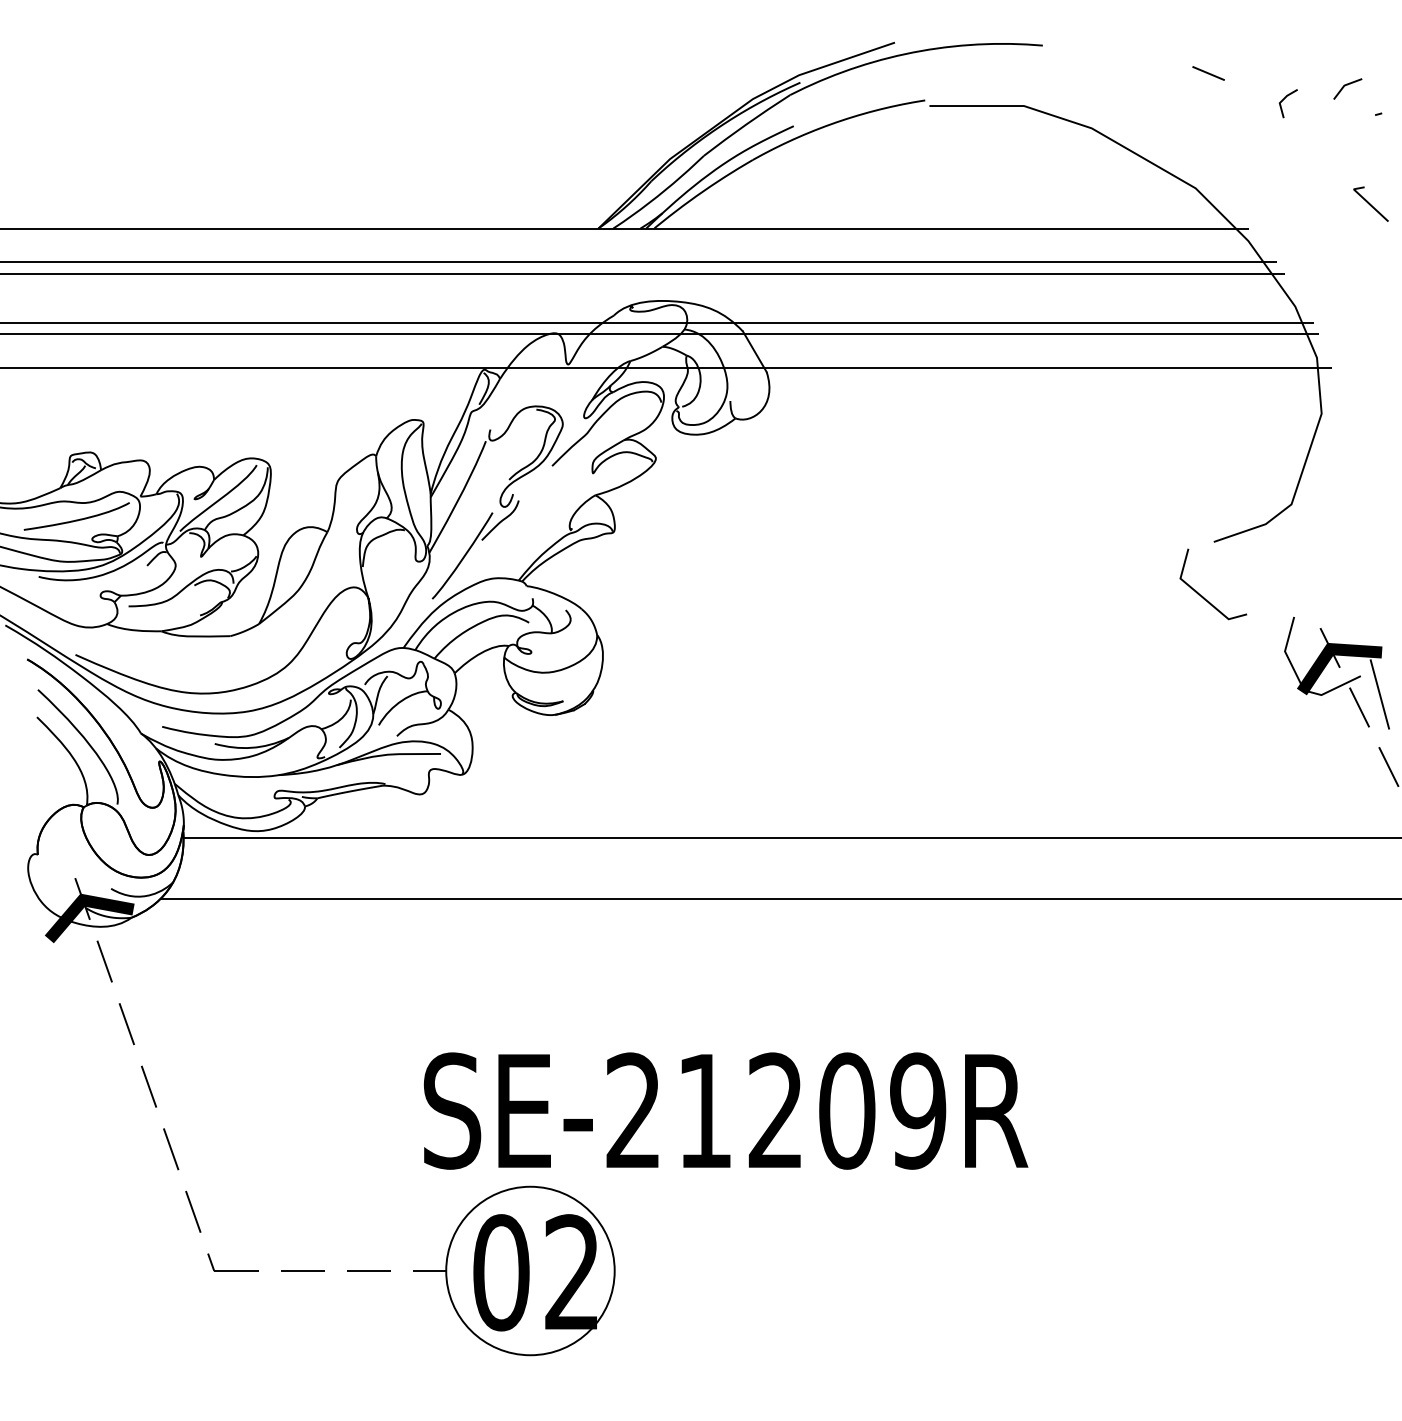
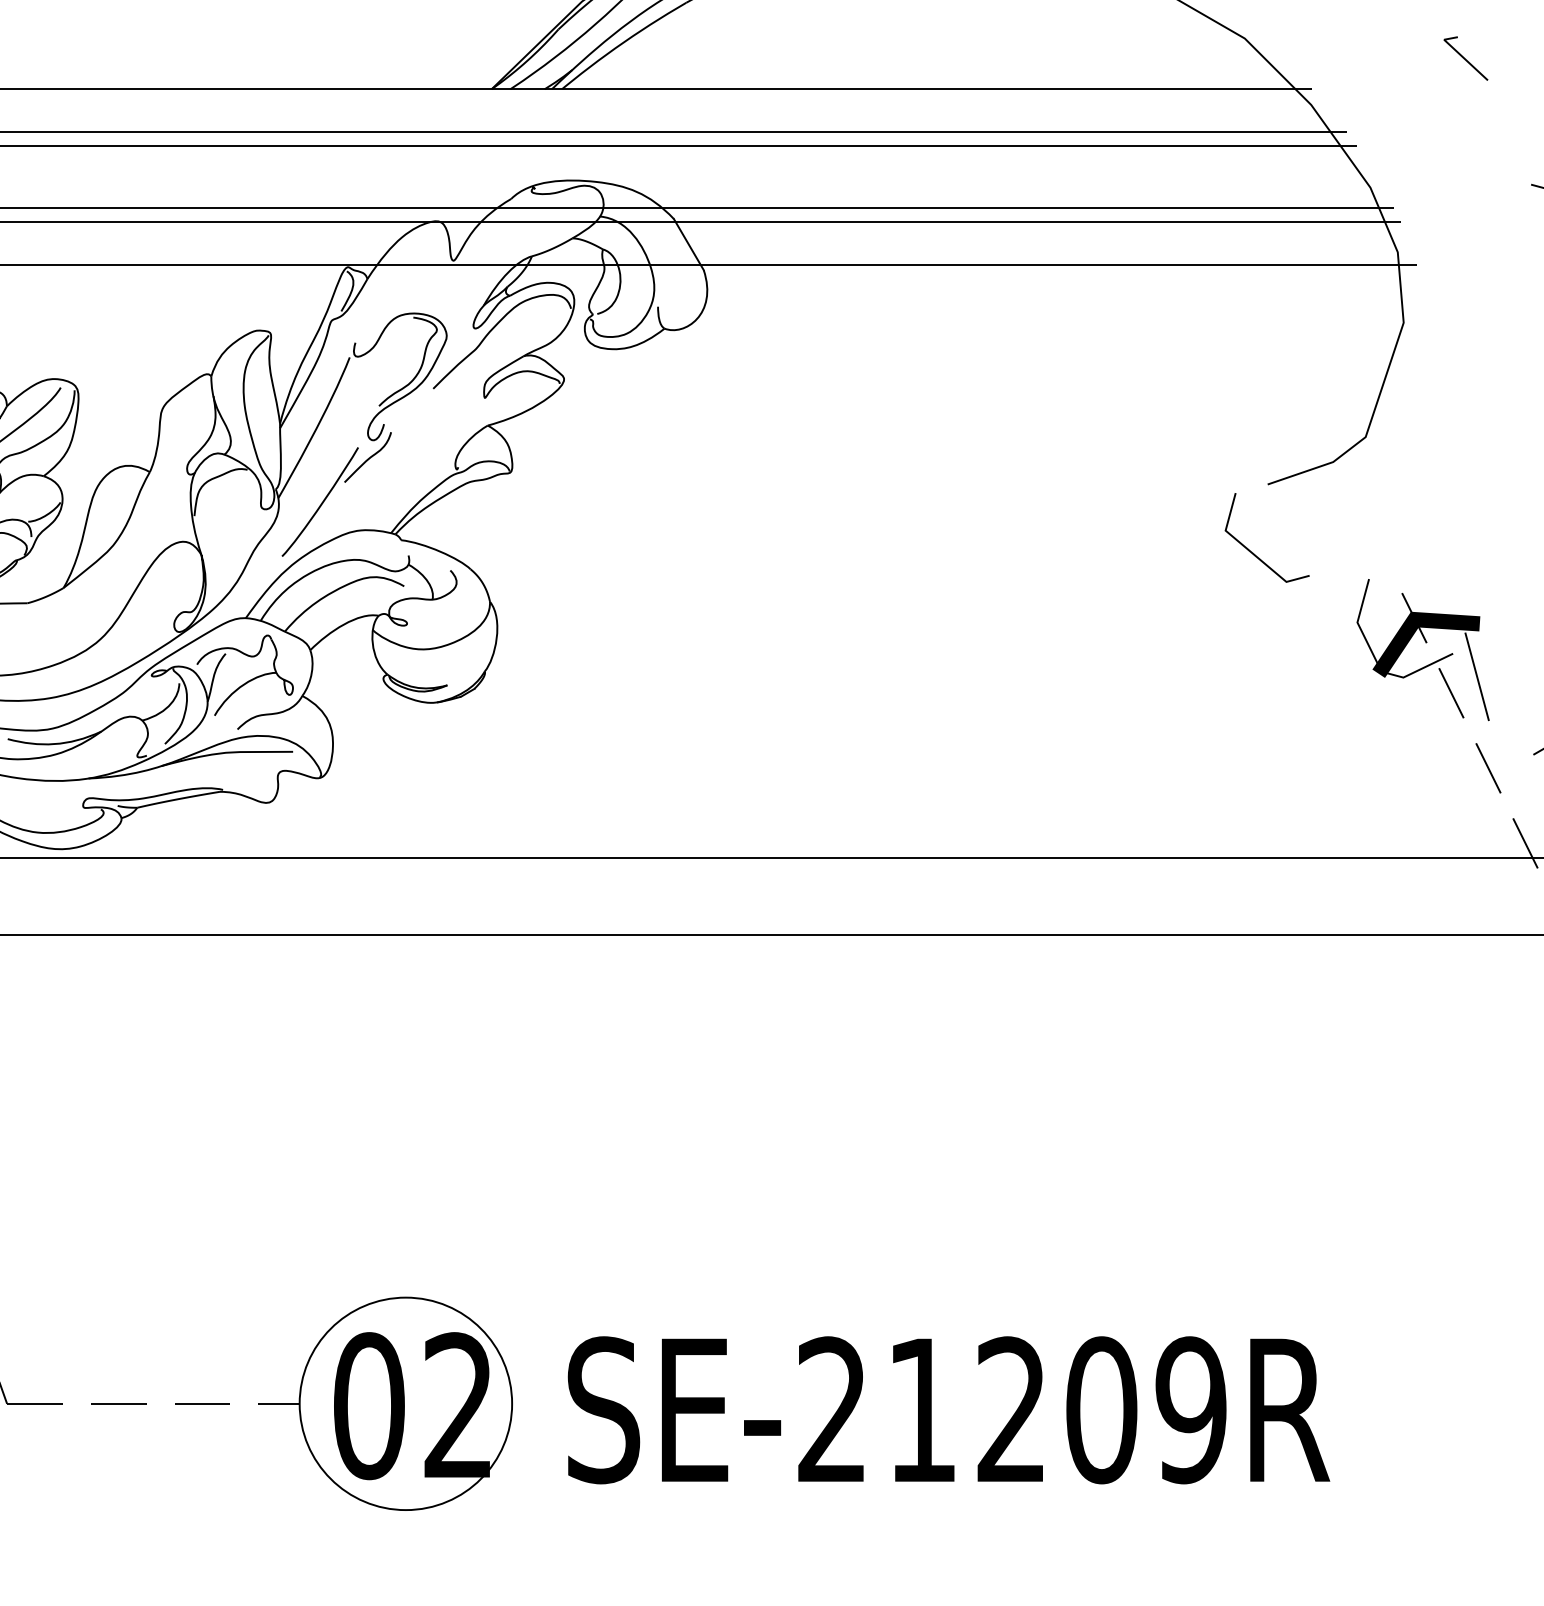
text: (726, 1110) -> (949, 1409), moved

